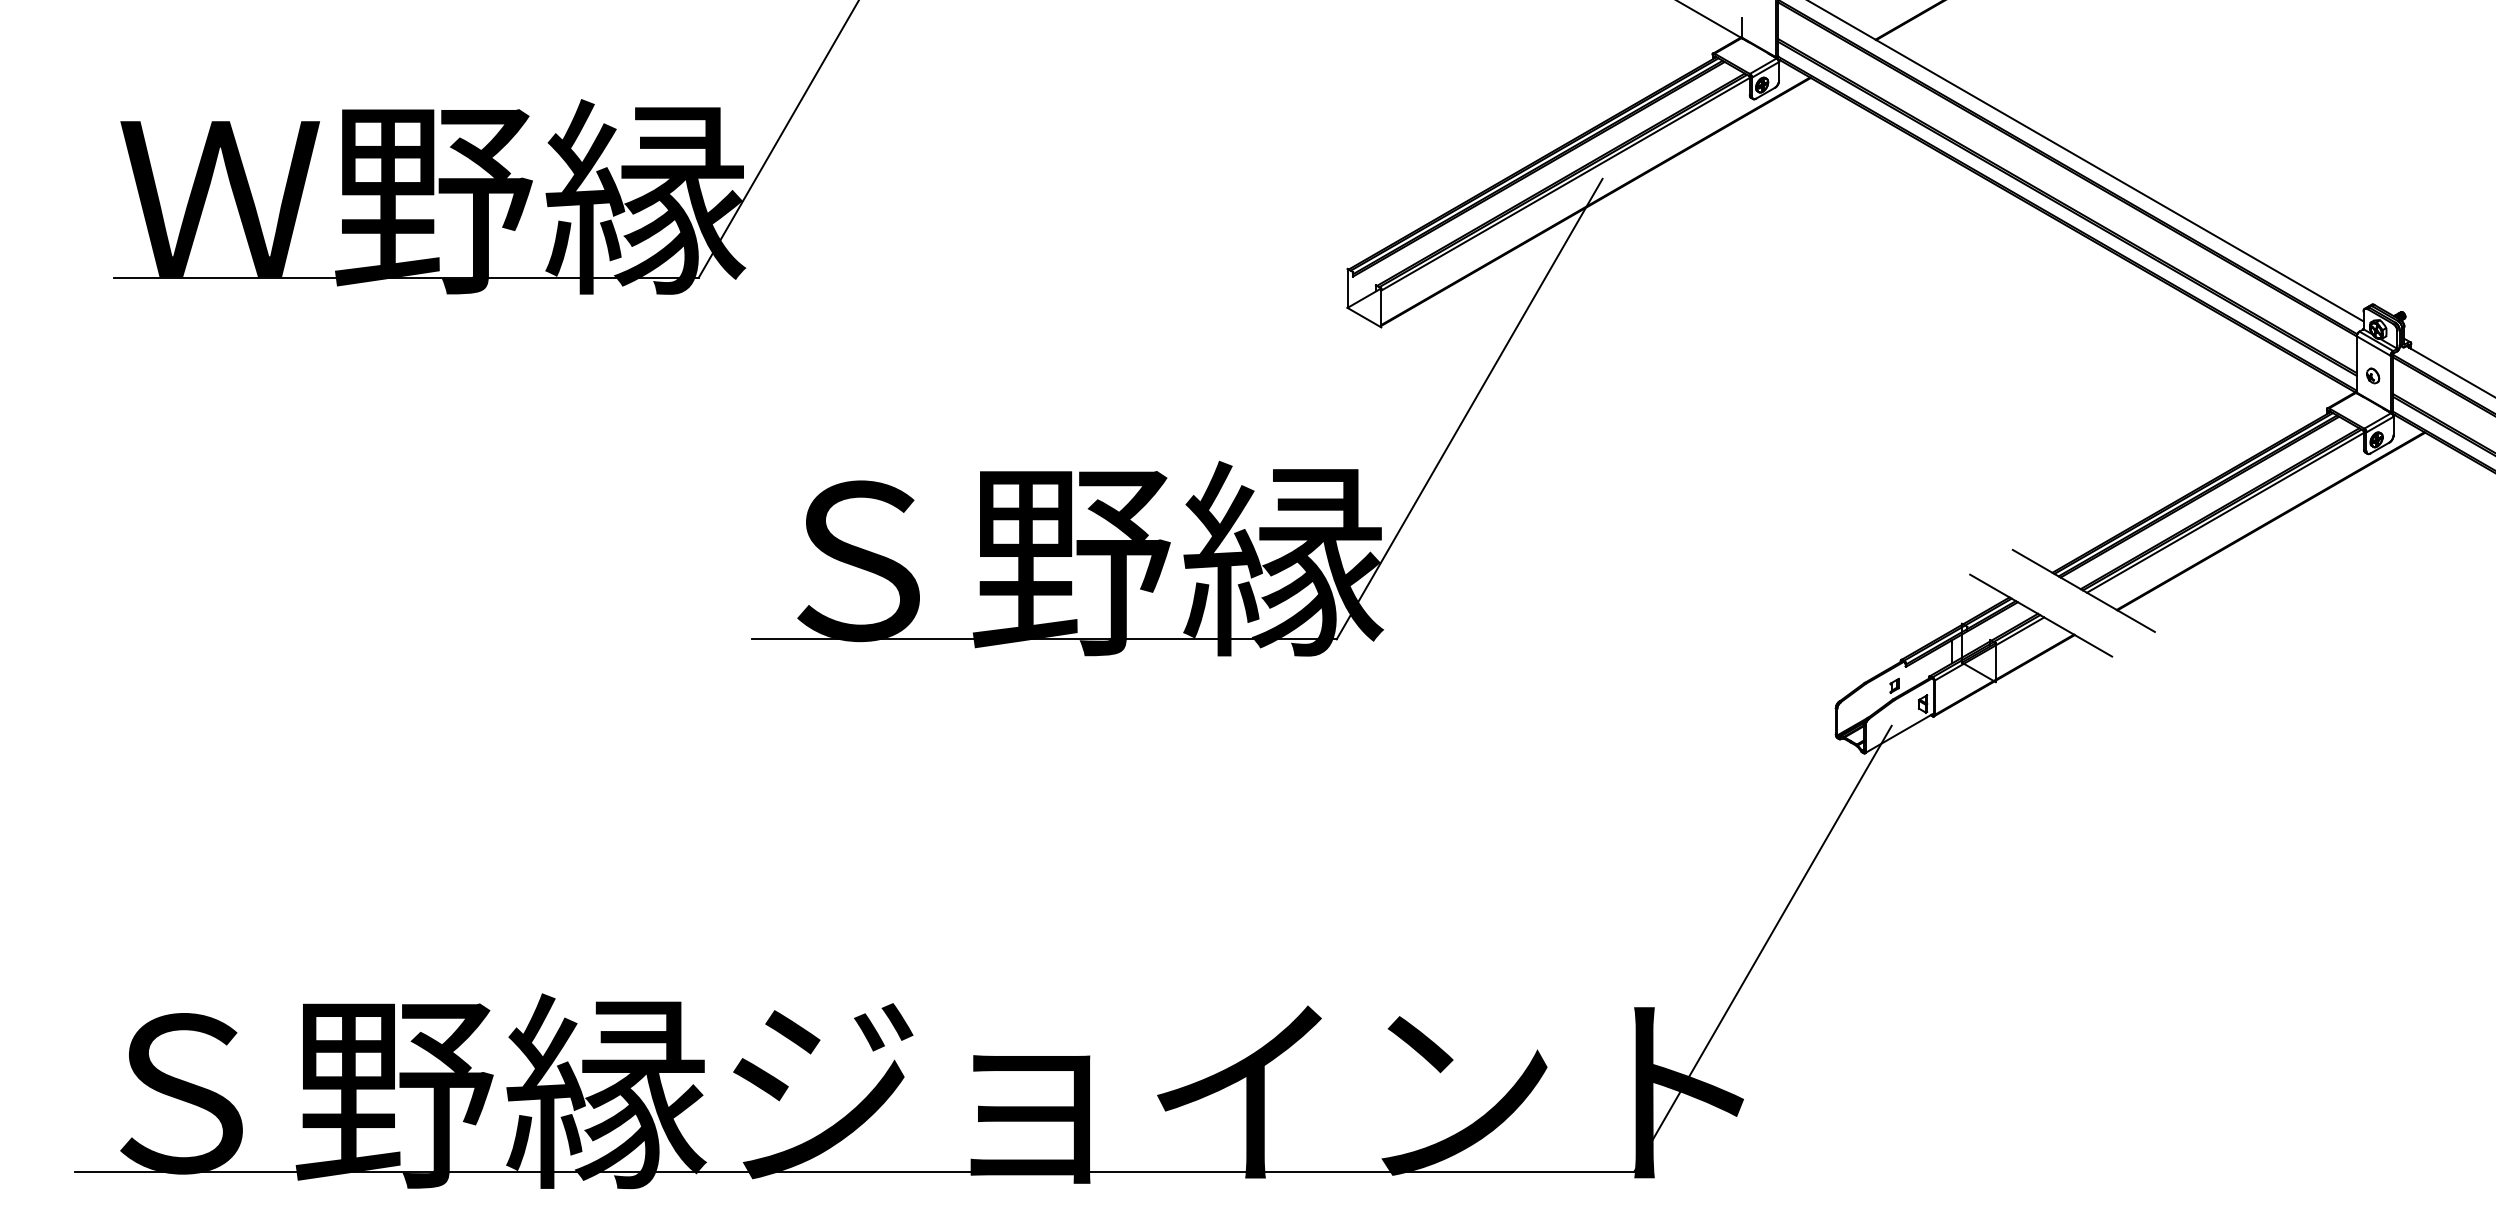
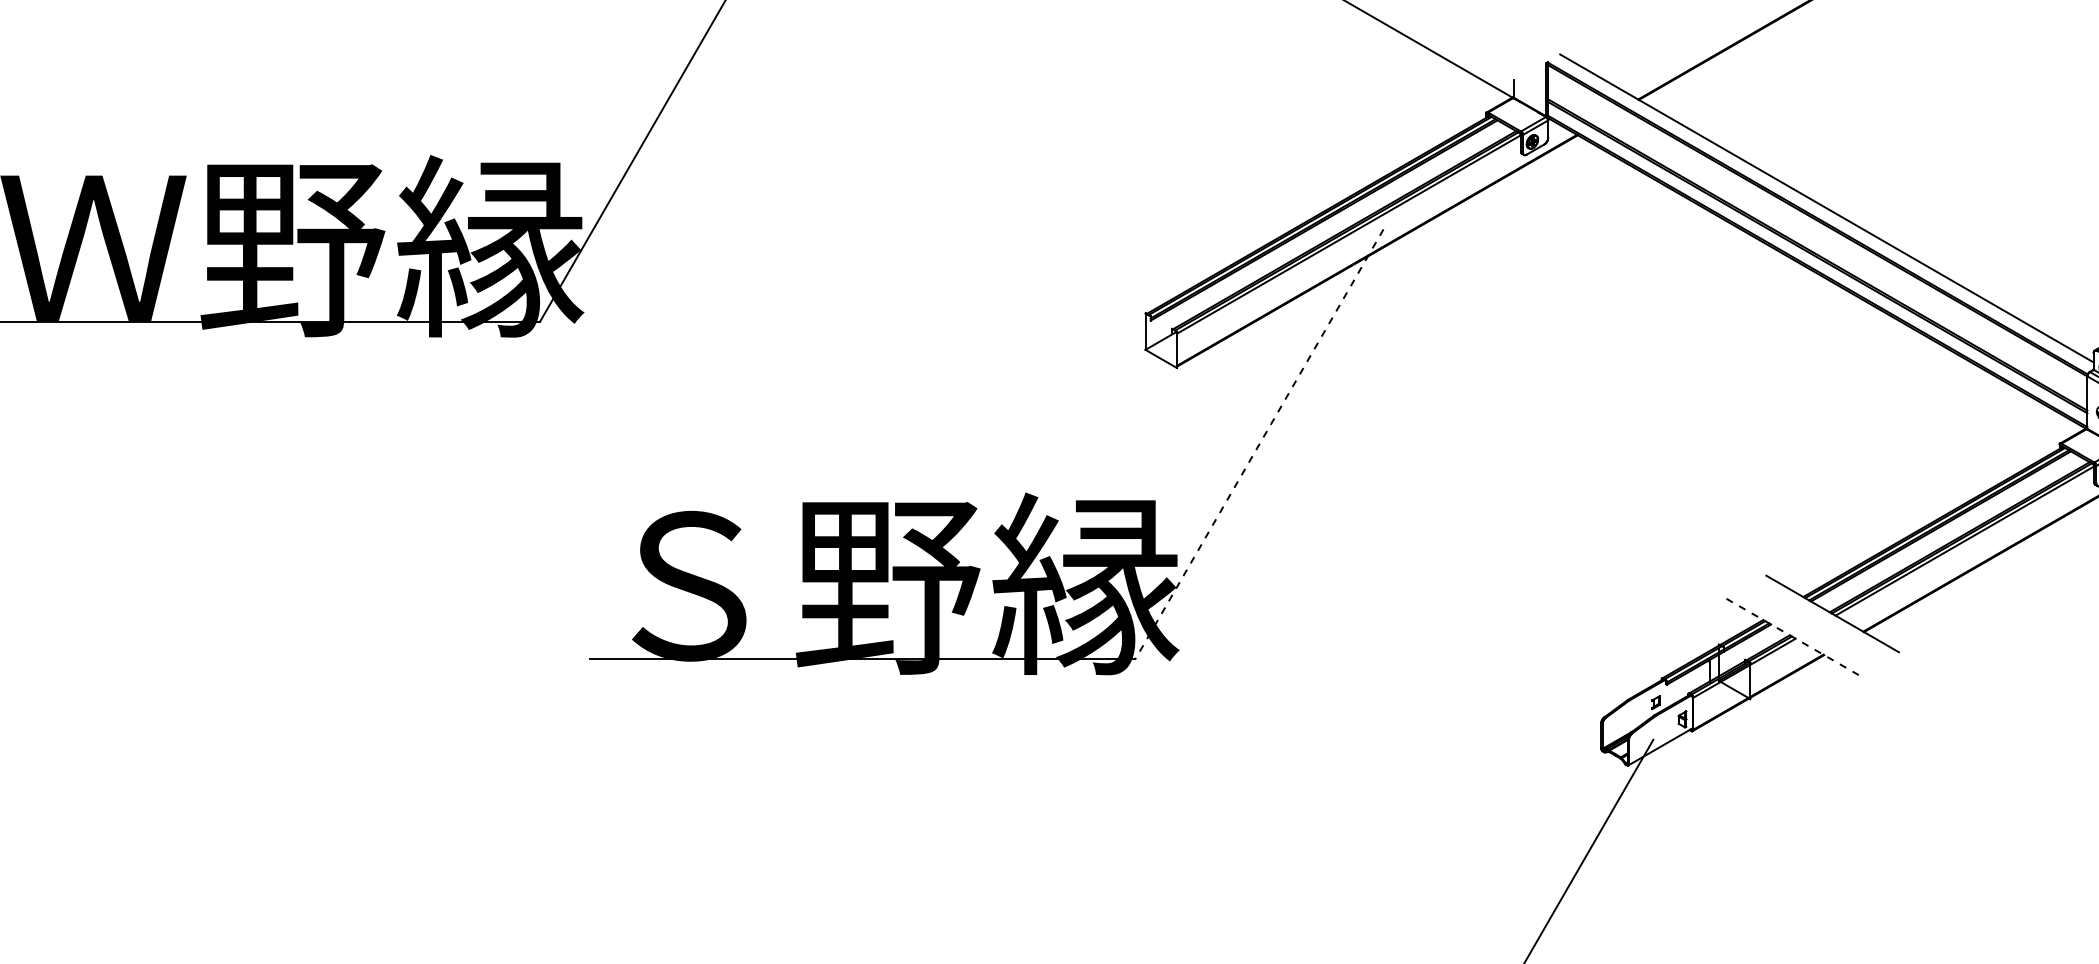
line: (1469, 409) -> (1259, 444), solid -> dashed
line: (2041, 615) -> (1793, 636), solid -> dashed

